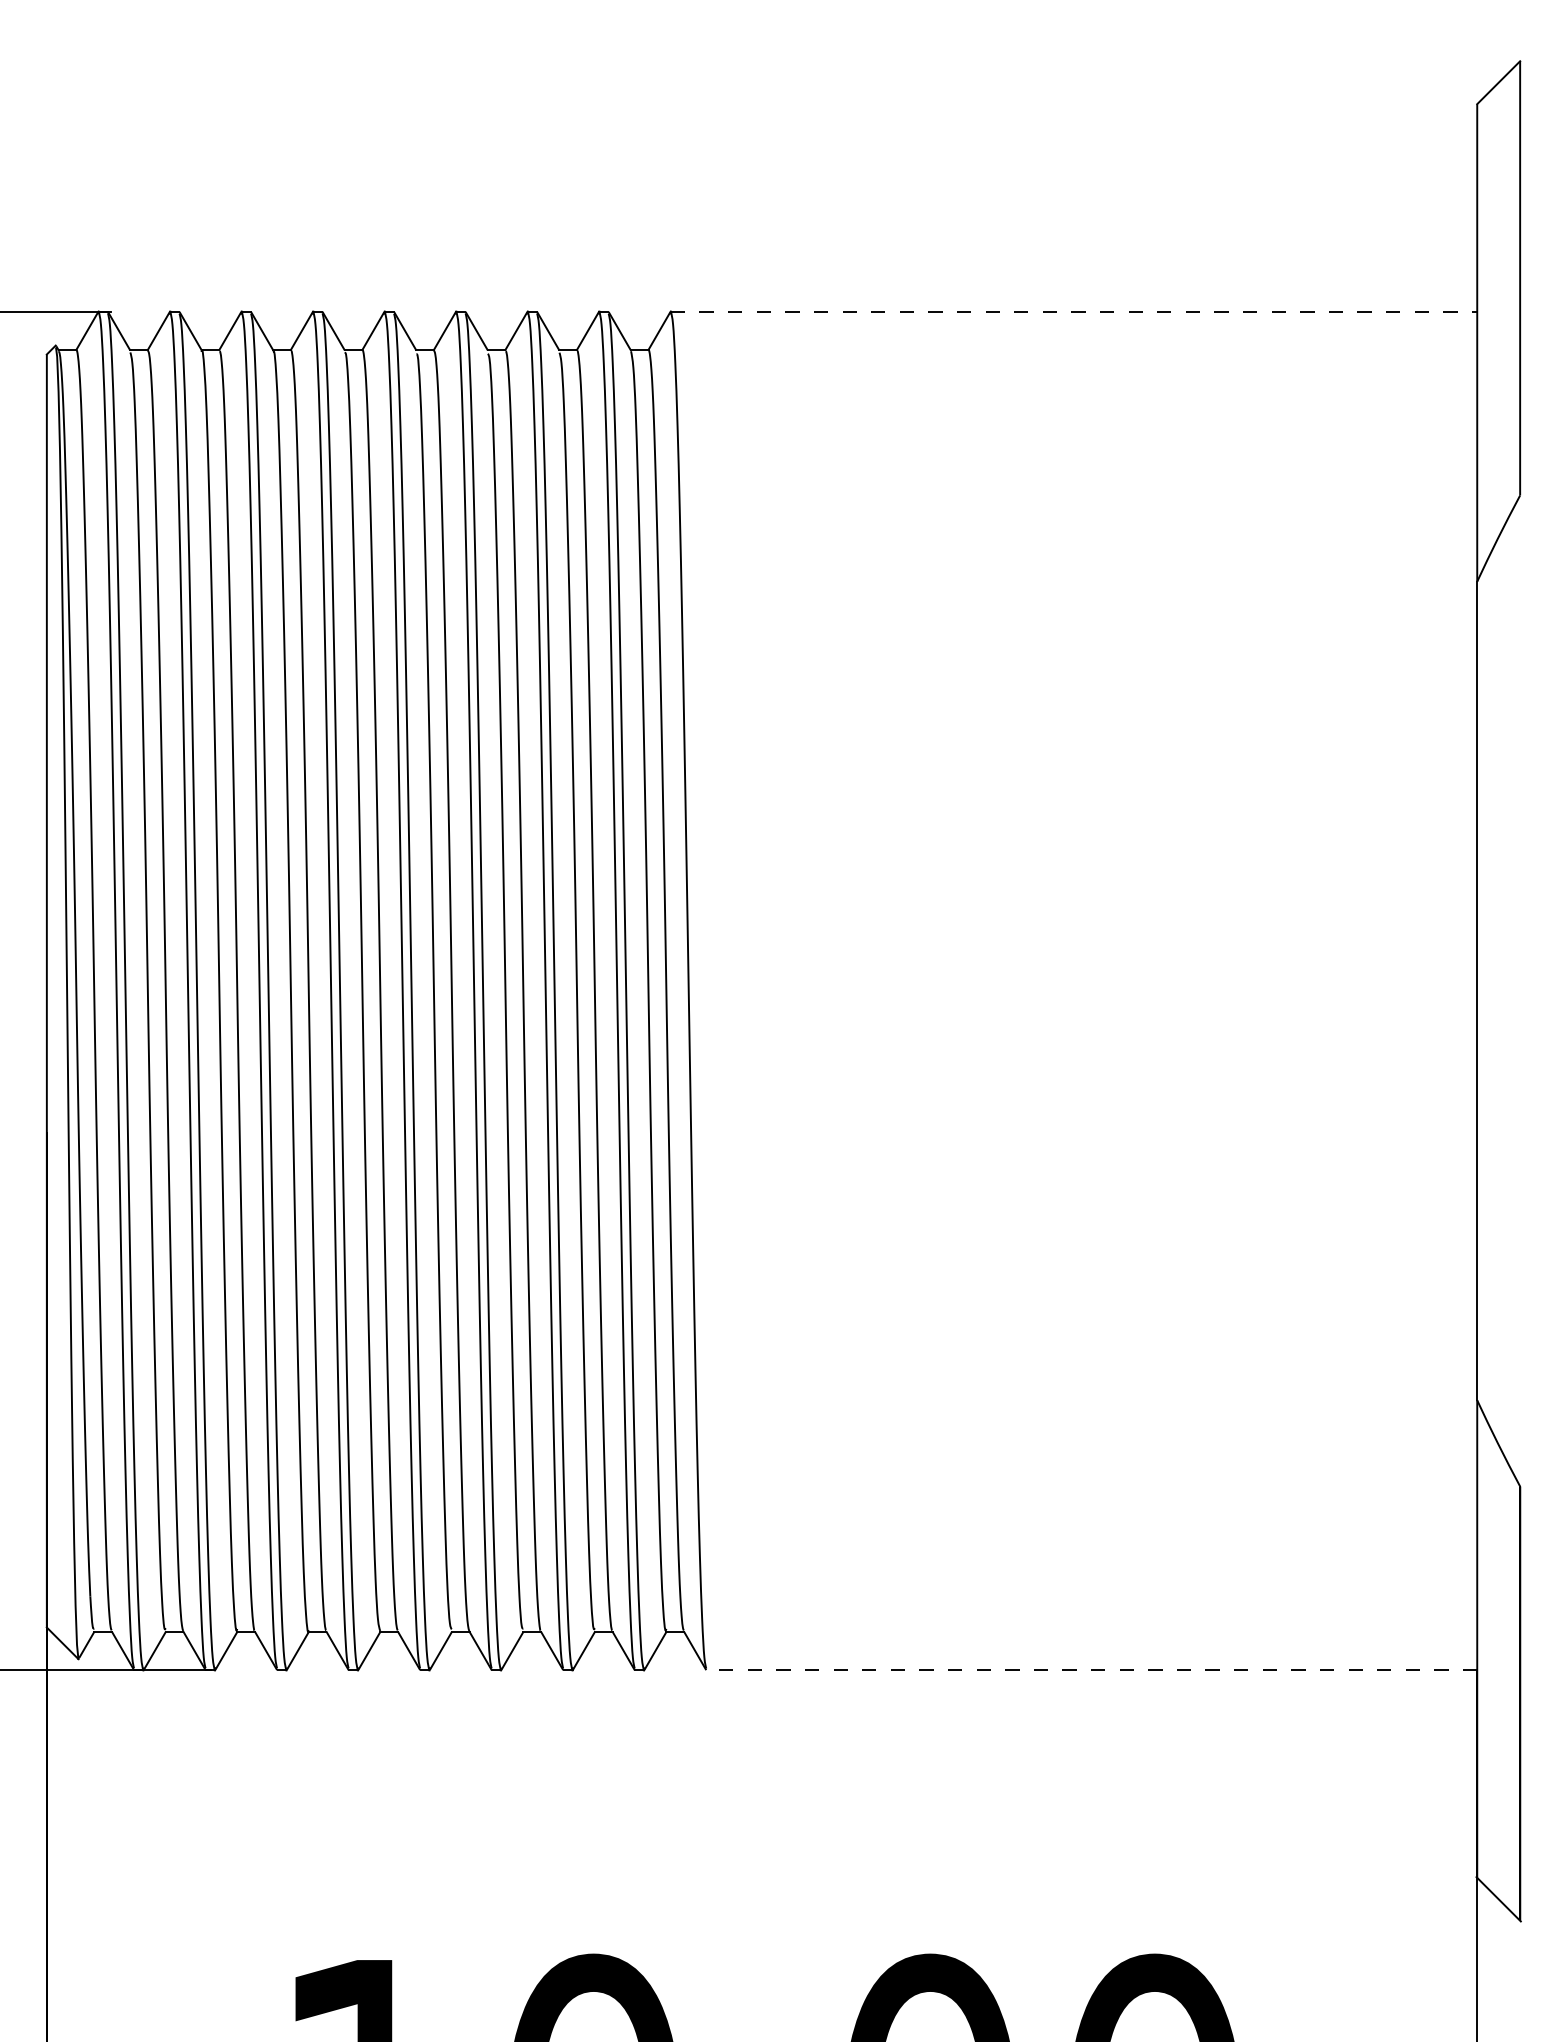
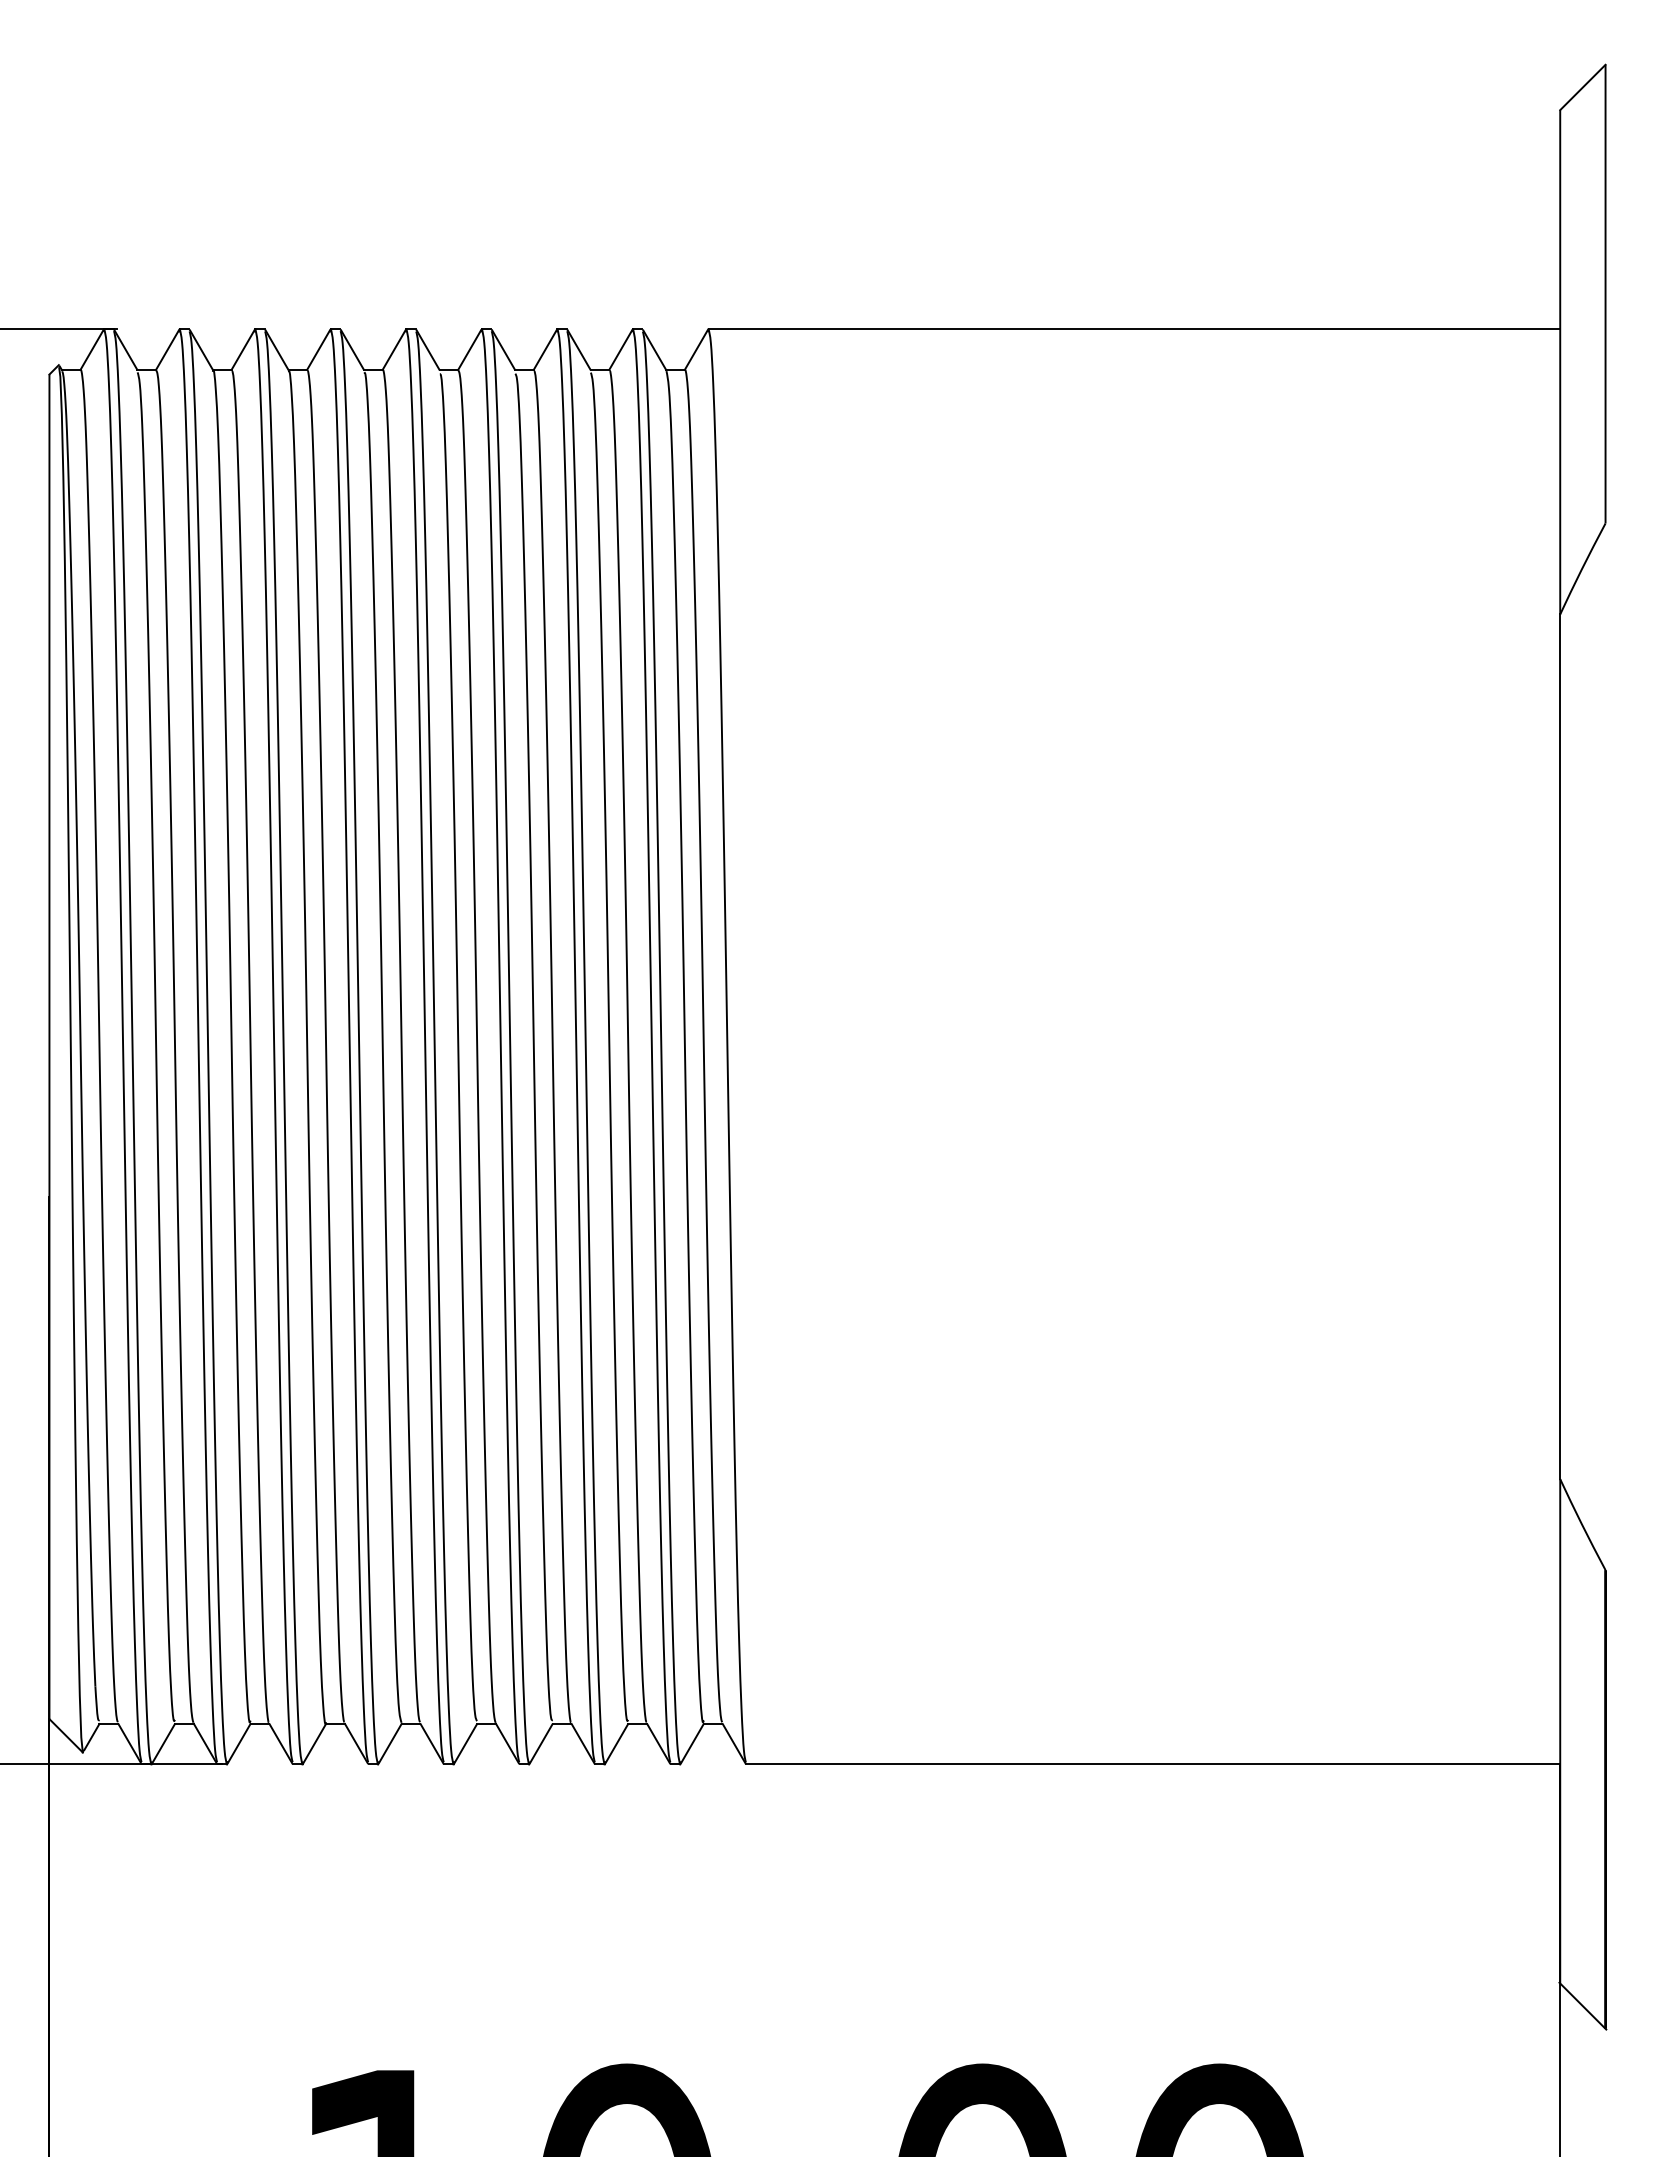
line: (1074, 311) -> (1134, 329), dashed -> solid
line: (1091, 1670) -> (1152, 1764), dashed -> solid

